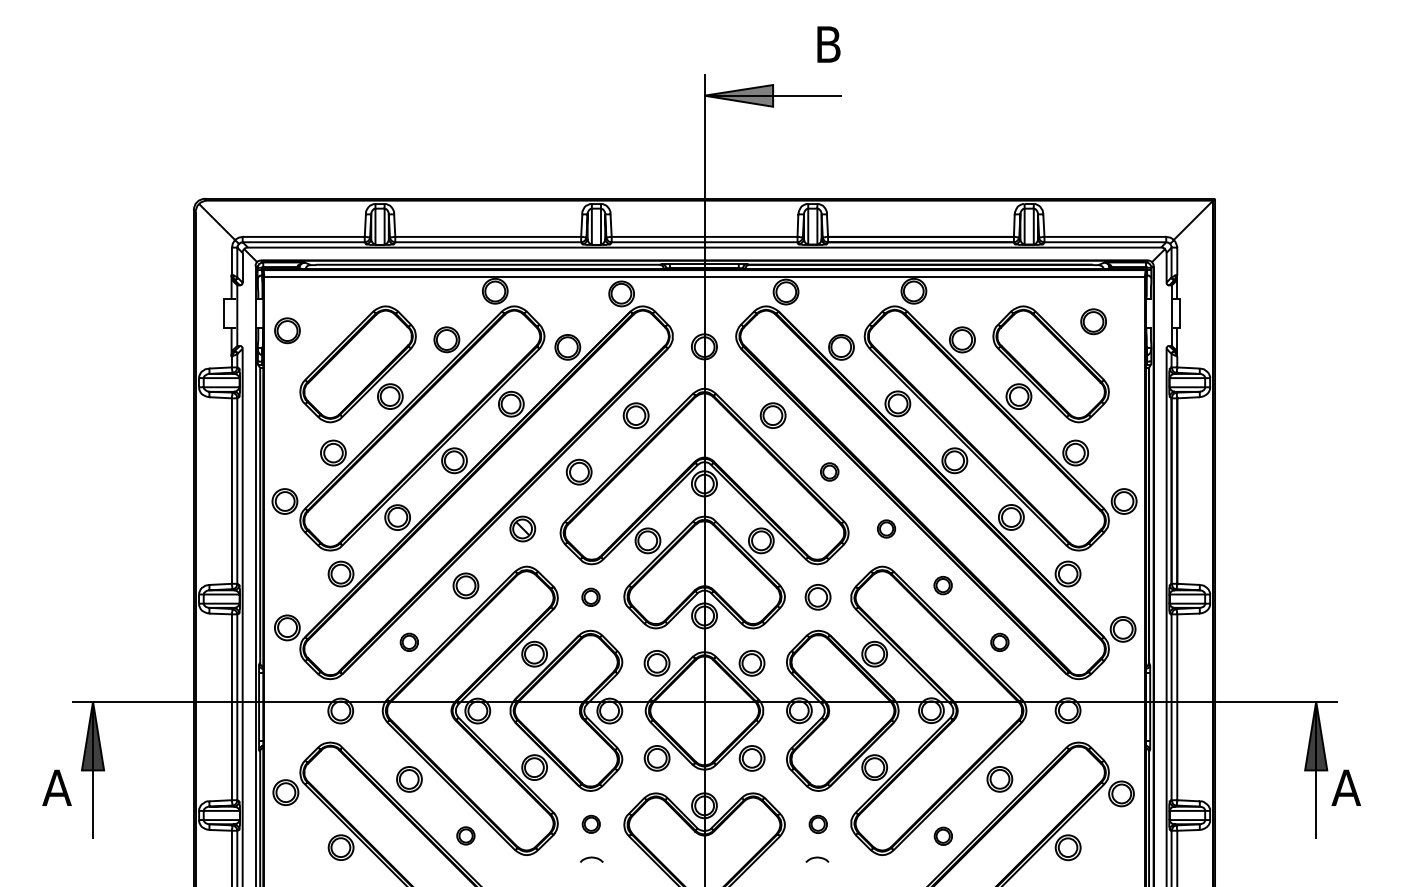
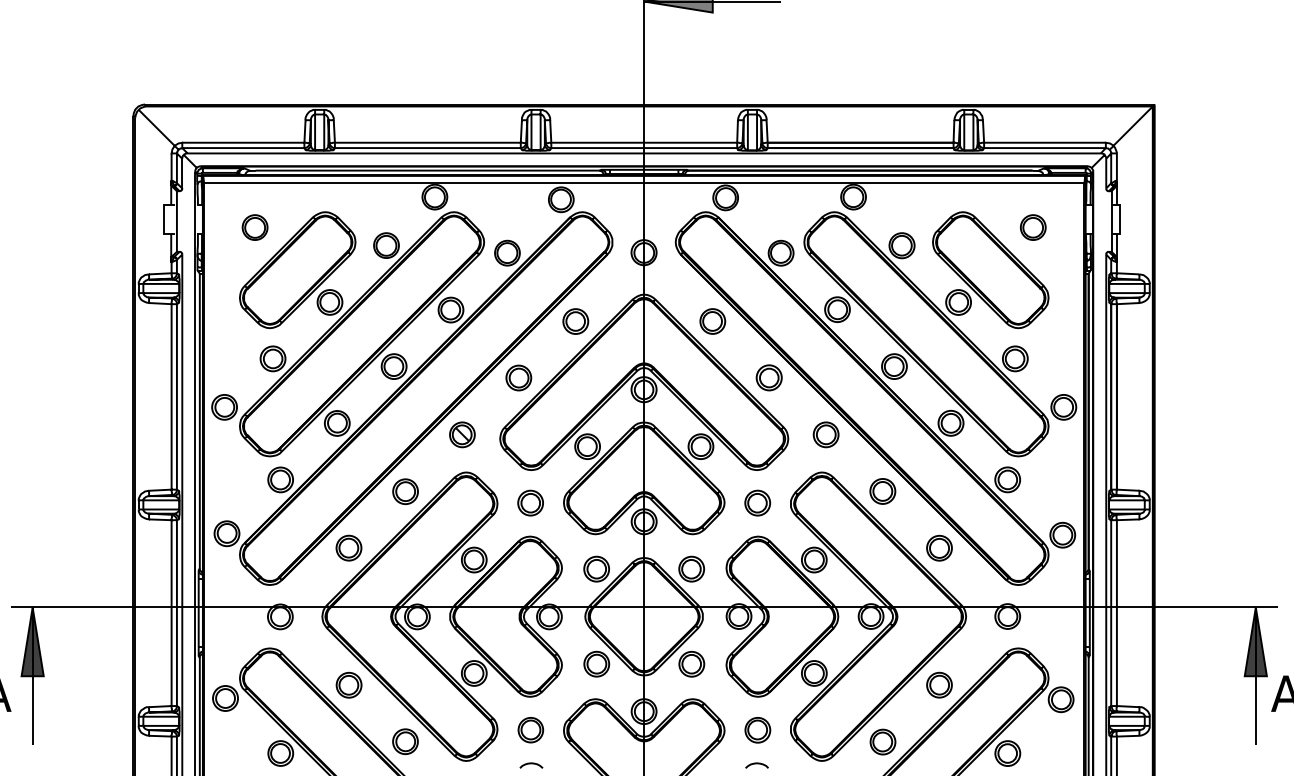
part: (287, 330) -> (255, 227), moved
part: (829, 471) -> (769, 377), size x1.43
part: (886, 528) -> (826, 434), size x1.43
part: (942, 585) -> (882, 491), size x1.43
part: (590, 597) -> (530, 503), size x1.43
part: (409, 642) -> (349, 548), size x1.43
part: (999, 642) -> (939, 548), size x1.43
part: (591, 824) -> (531, 730), size x1.43
part: (818, 824) -> (758, 730), size x1.43
part: (465, 835) -> (405, 741), size x1.43
part: (943, 836) -> (883, 742), size x1.43

